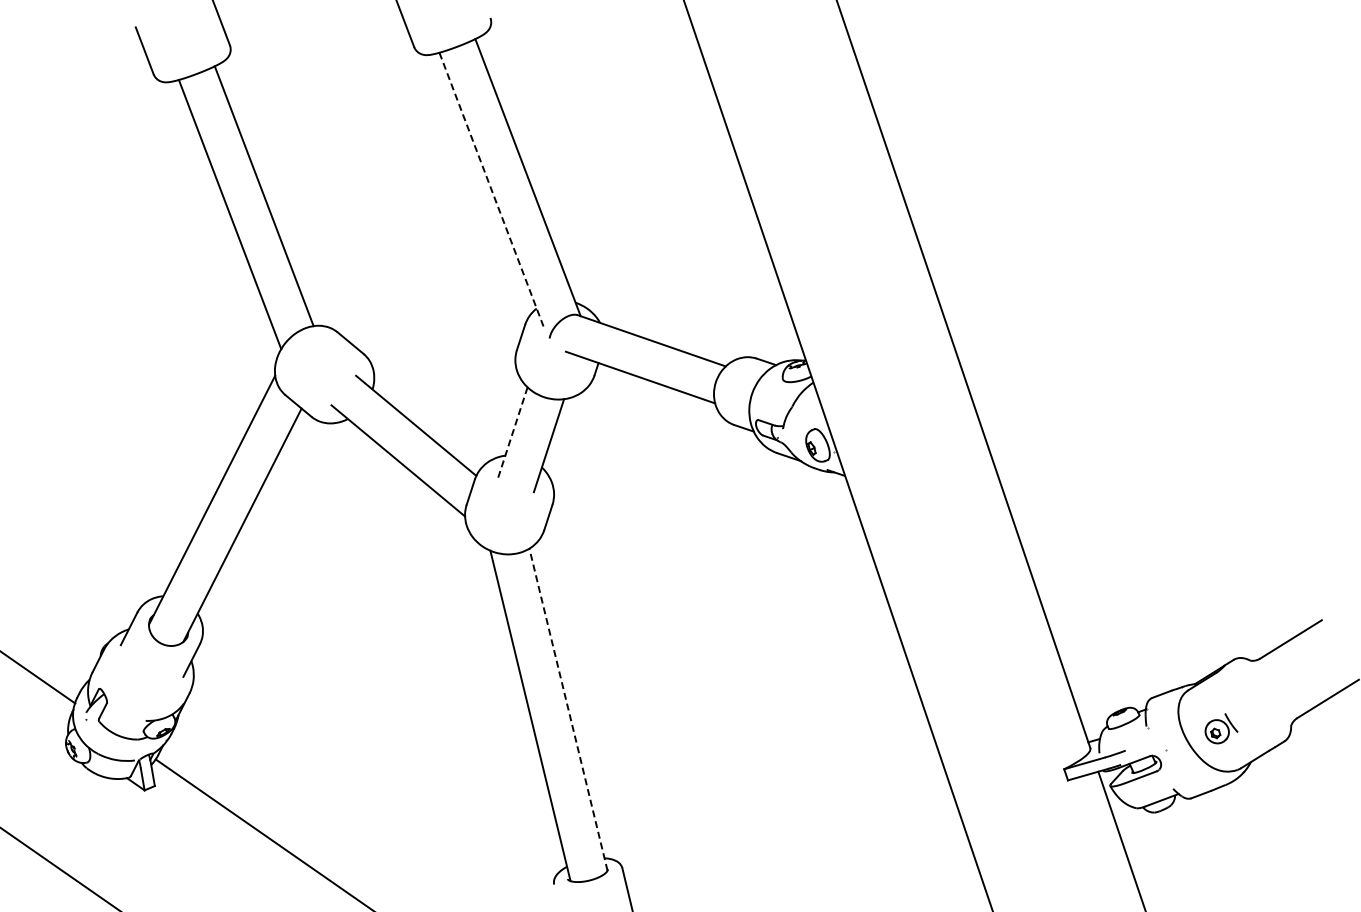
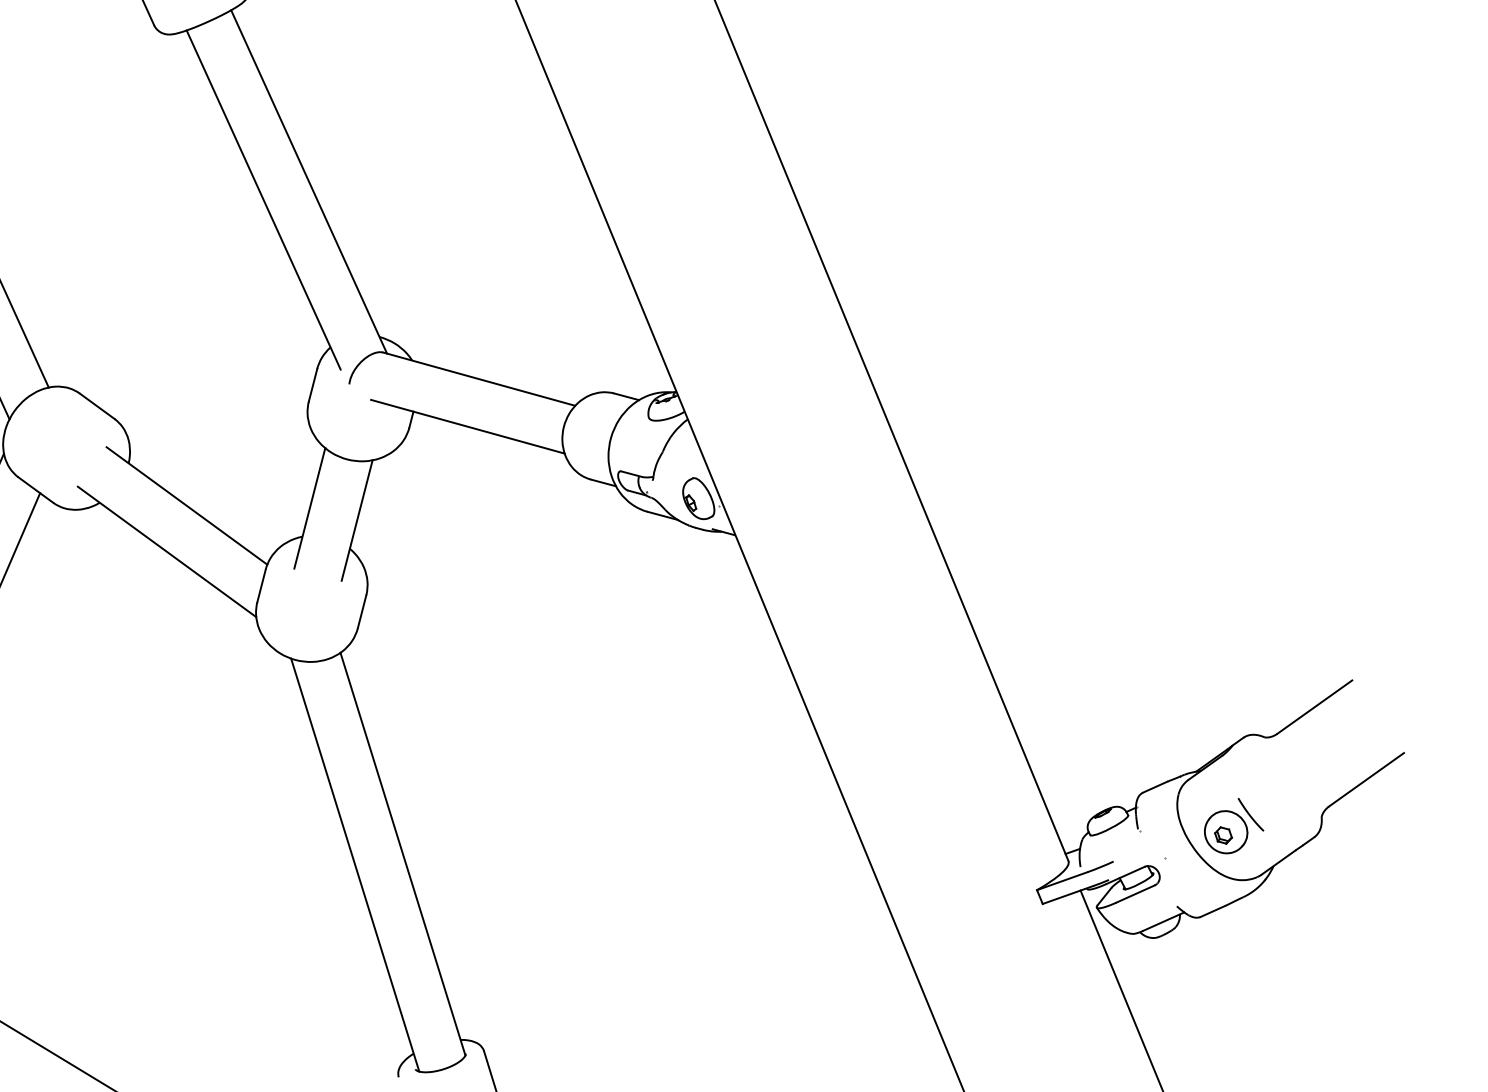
line: (491, 190) -> (263, 201), dashed -> solid
line: (512, 433) -> (309, 507), dashed -> solid
line: (568, 709) -> (402, 853), dashed -> solid
part: (1221, 728) -> (1233, 825), size x1.43

